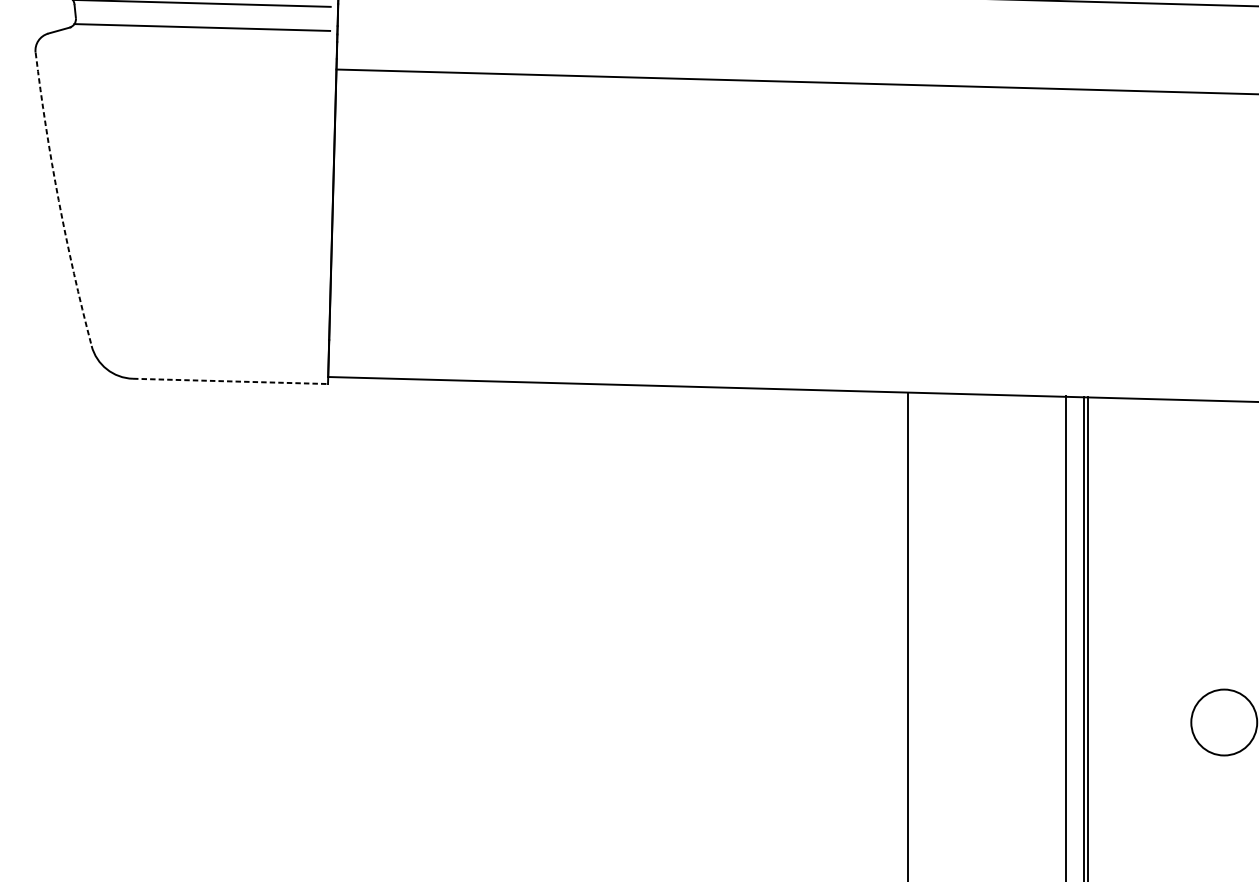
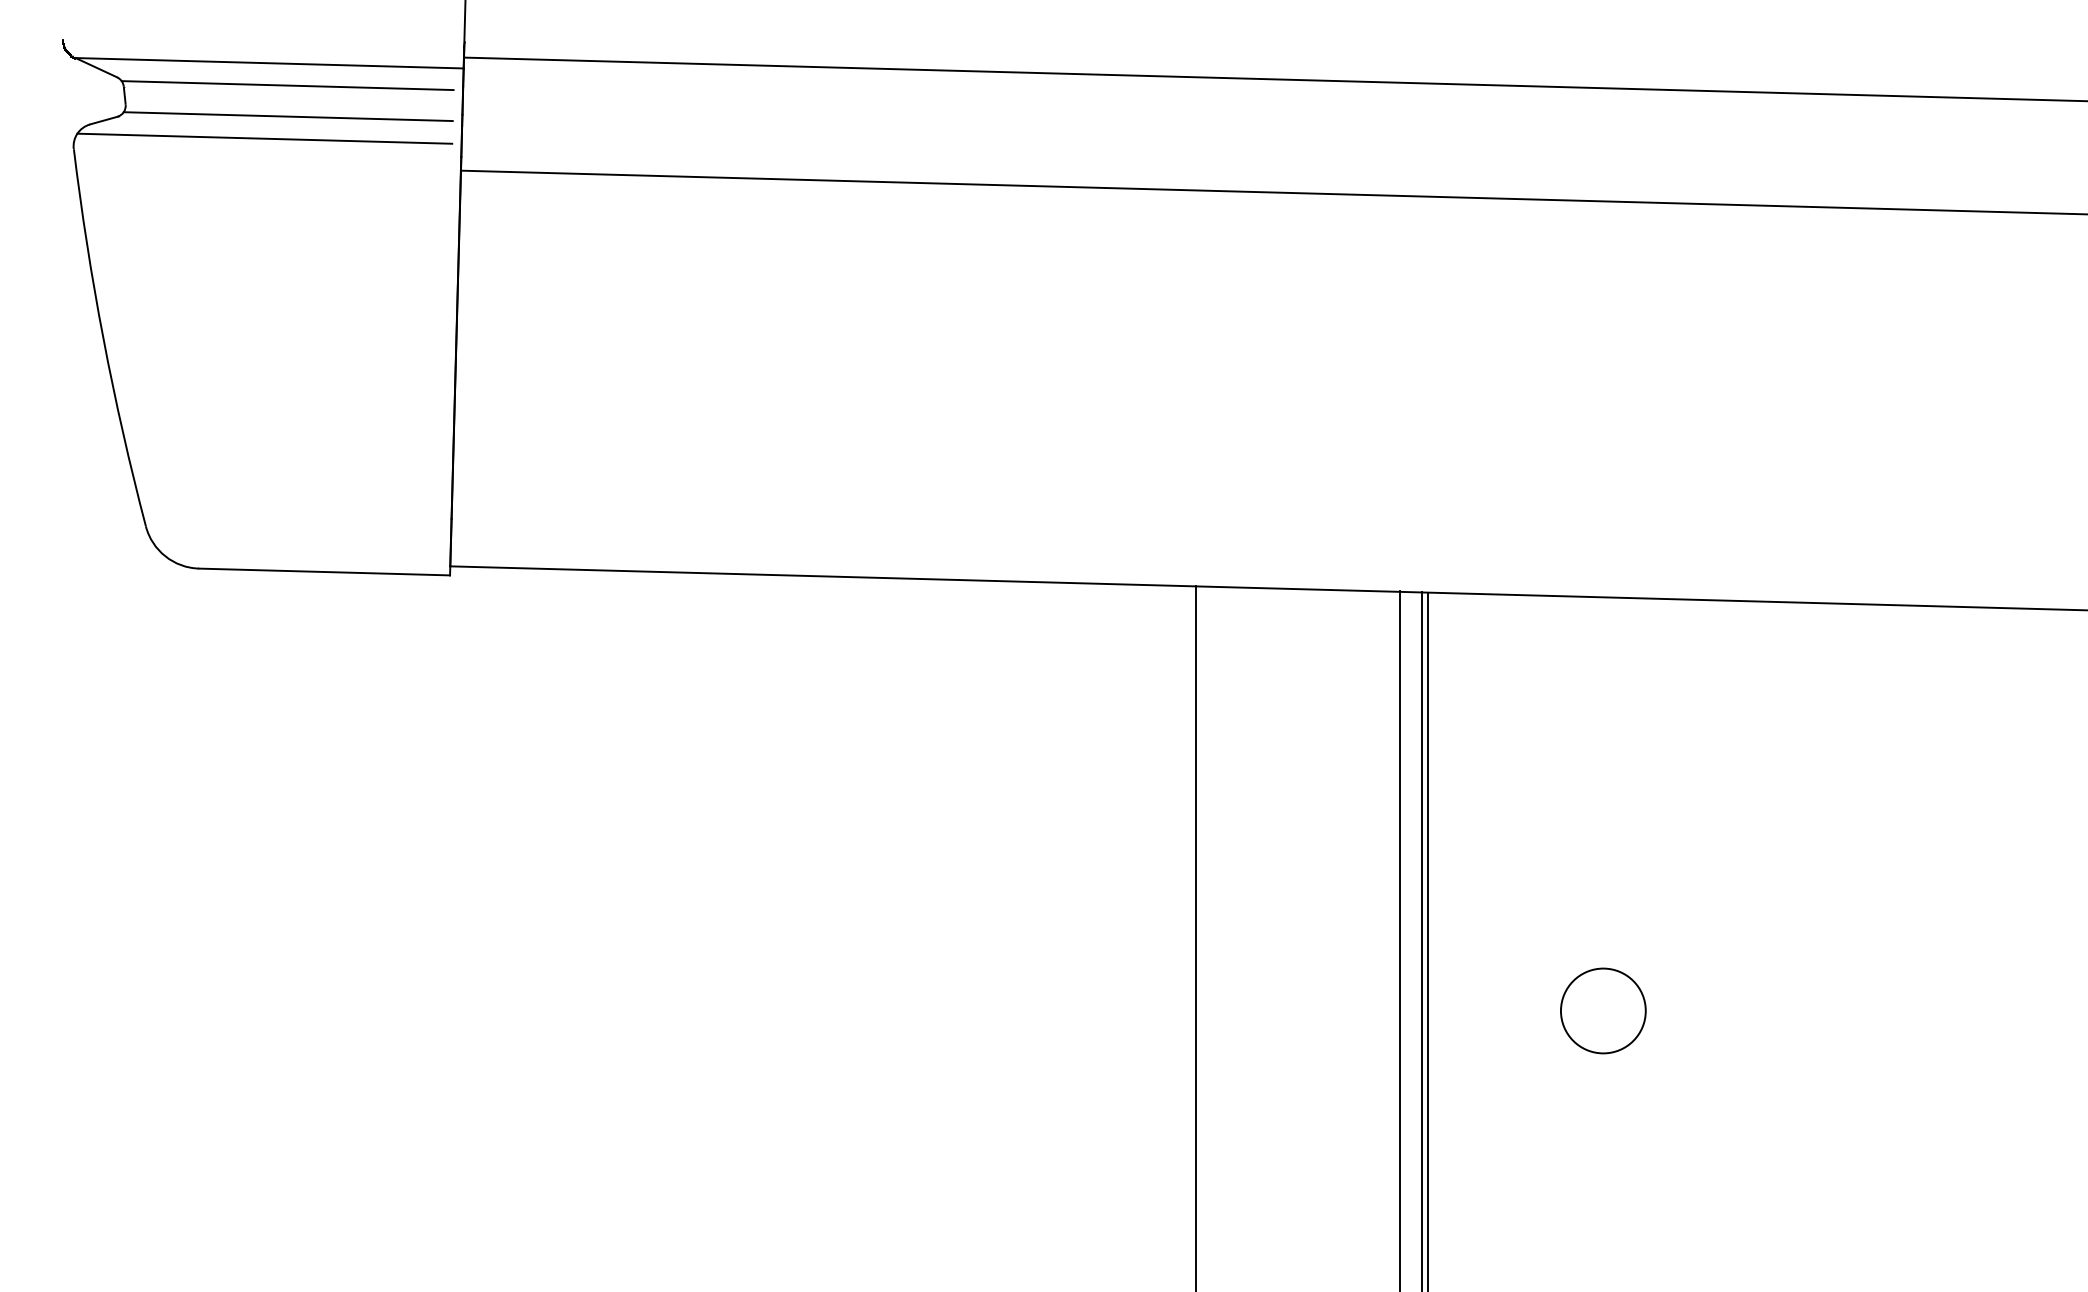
line: (183, 44) -> (264, 138), added
arc: (58, 200) -> (103, 339), dashed -> solid
line: (230, 381) -> (324, 572), dashed -> solid

